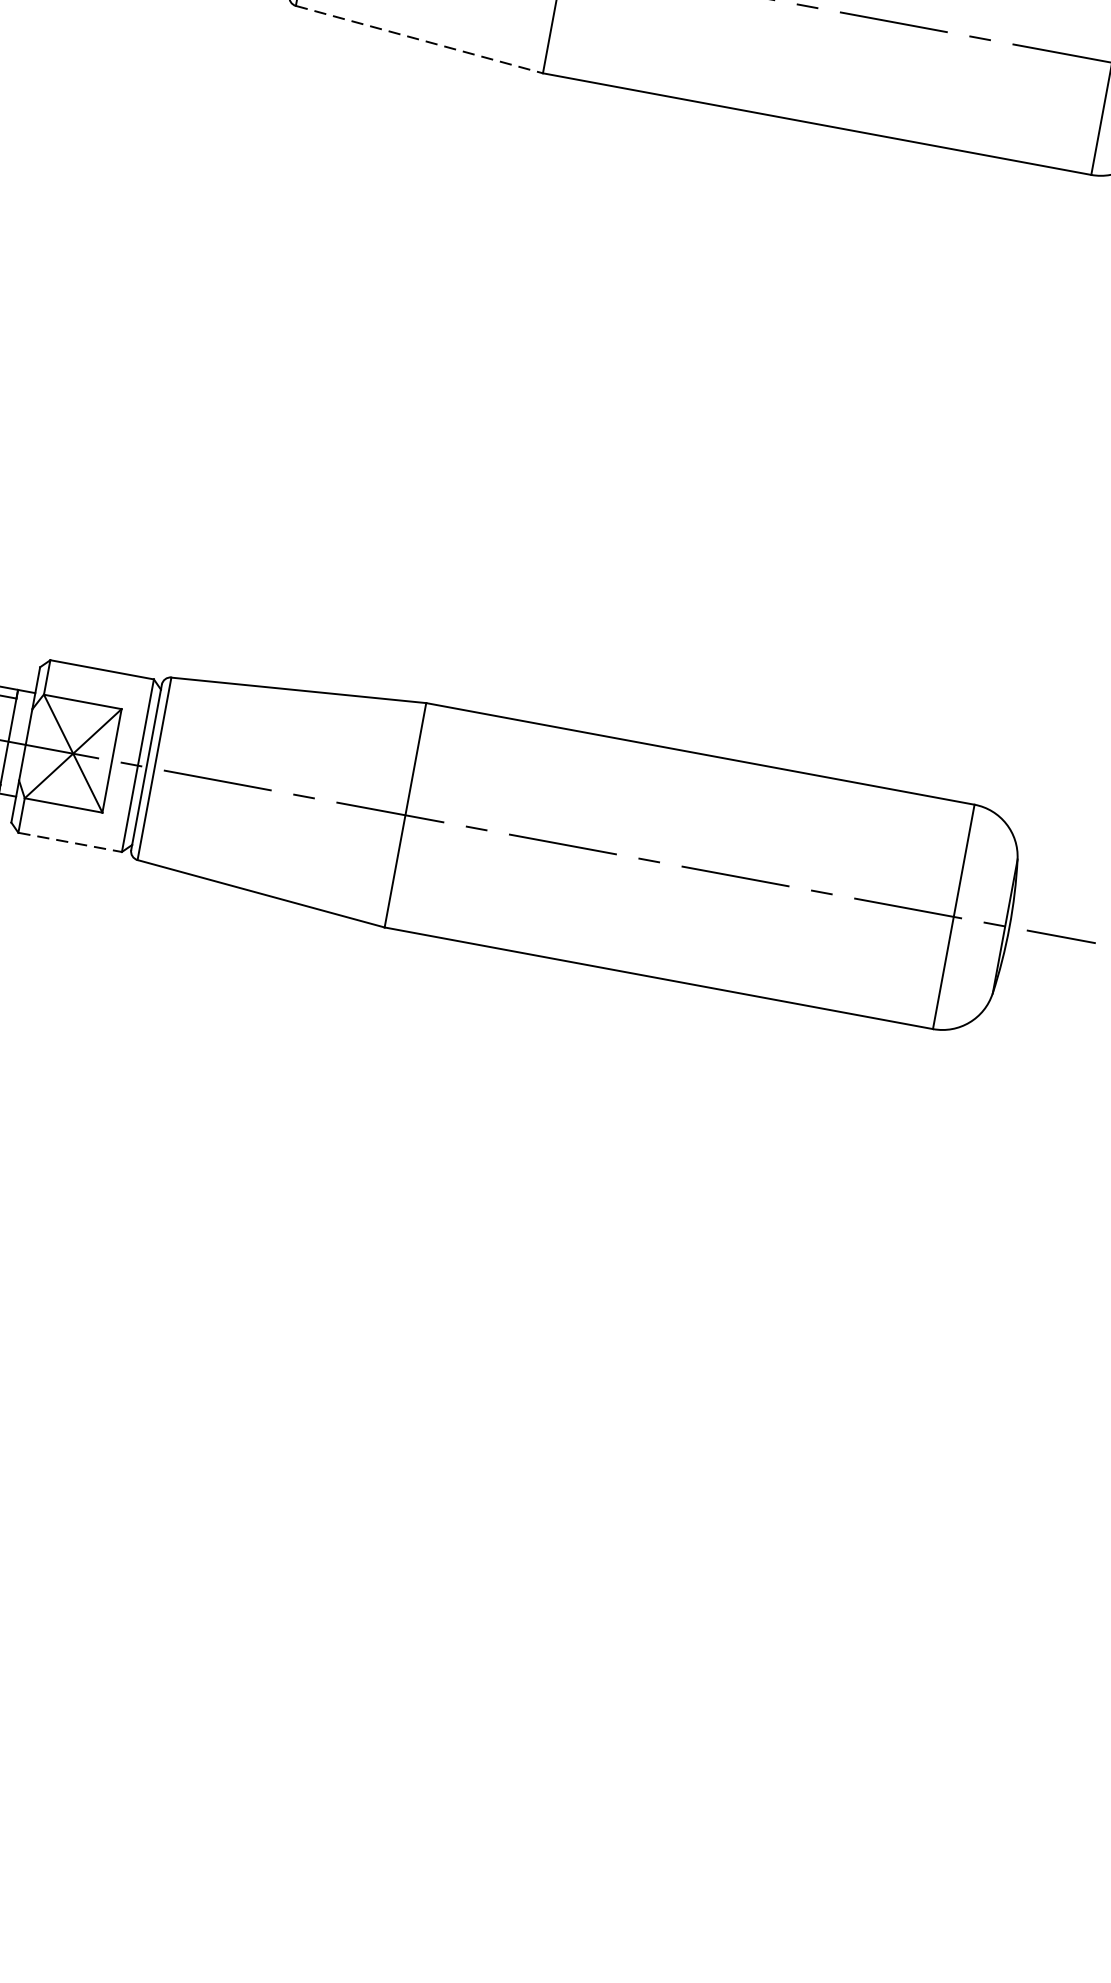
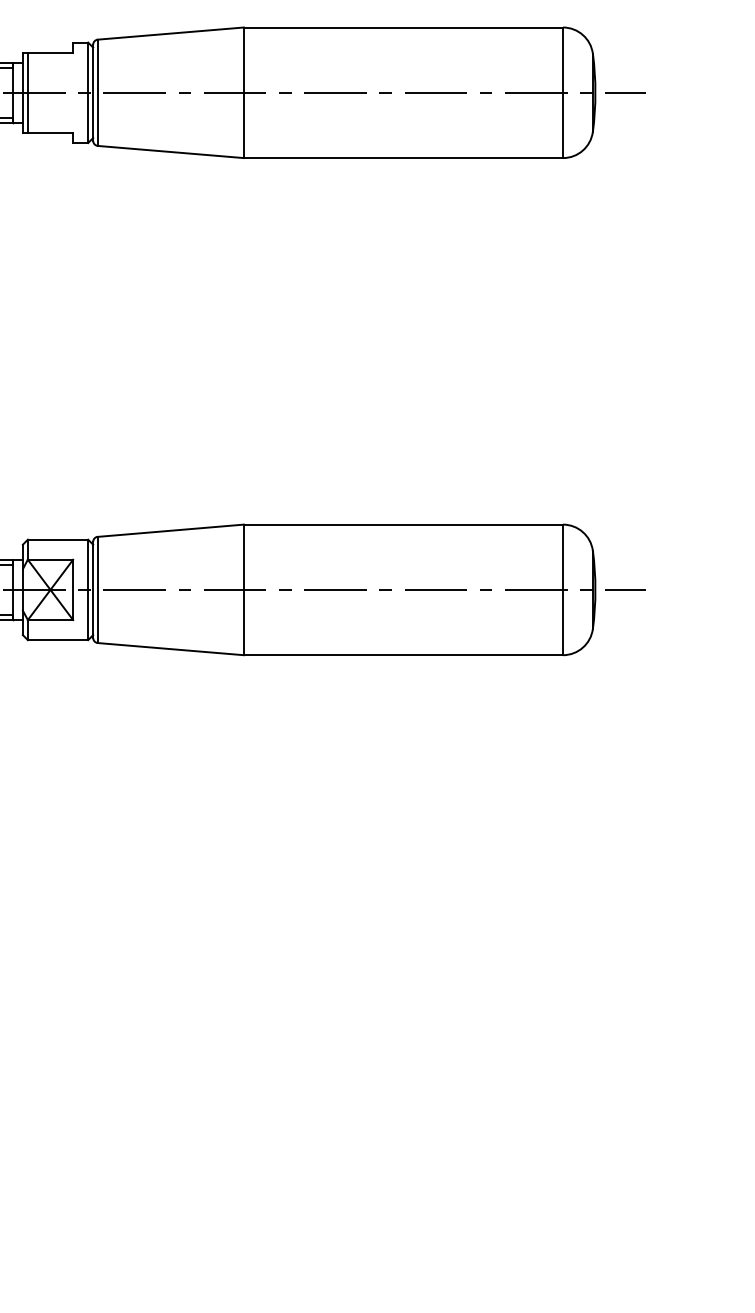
line: (420, 40) -> (171, 152), dashed -> solid
line: (70, 843) -> (58, 640), dashed -> solid

